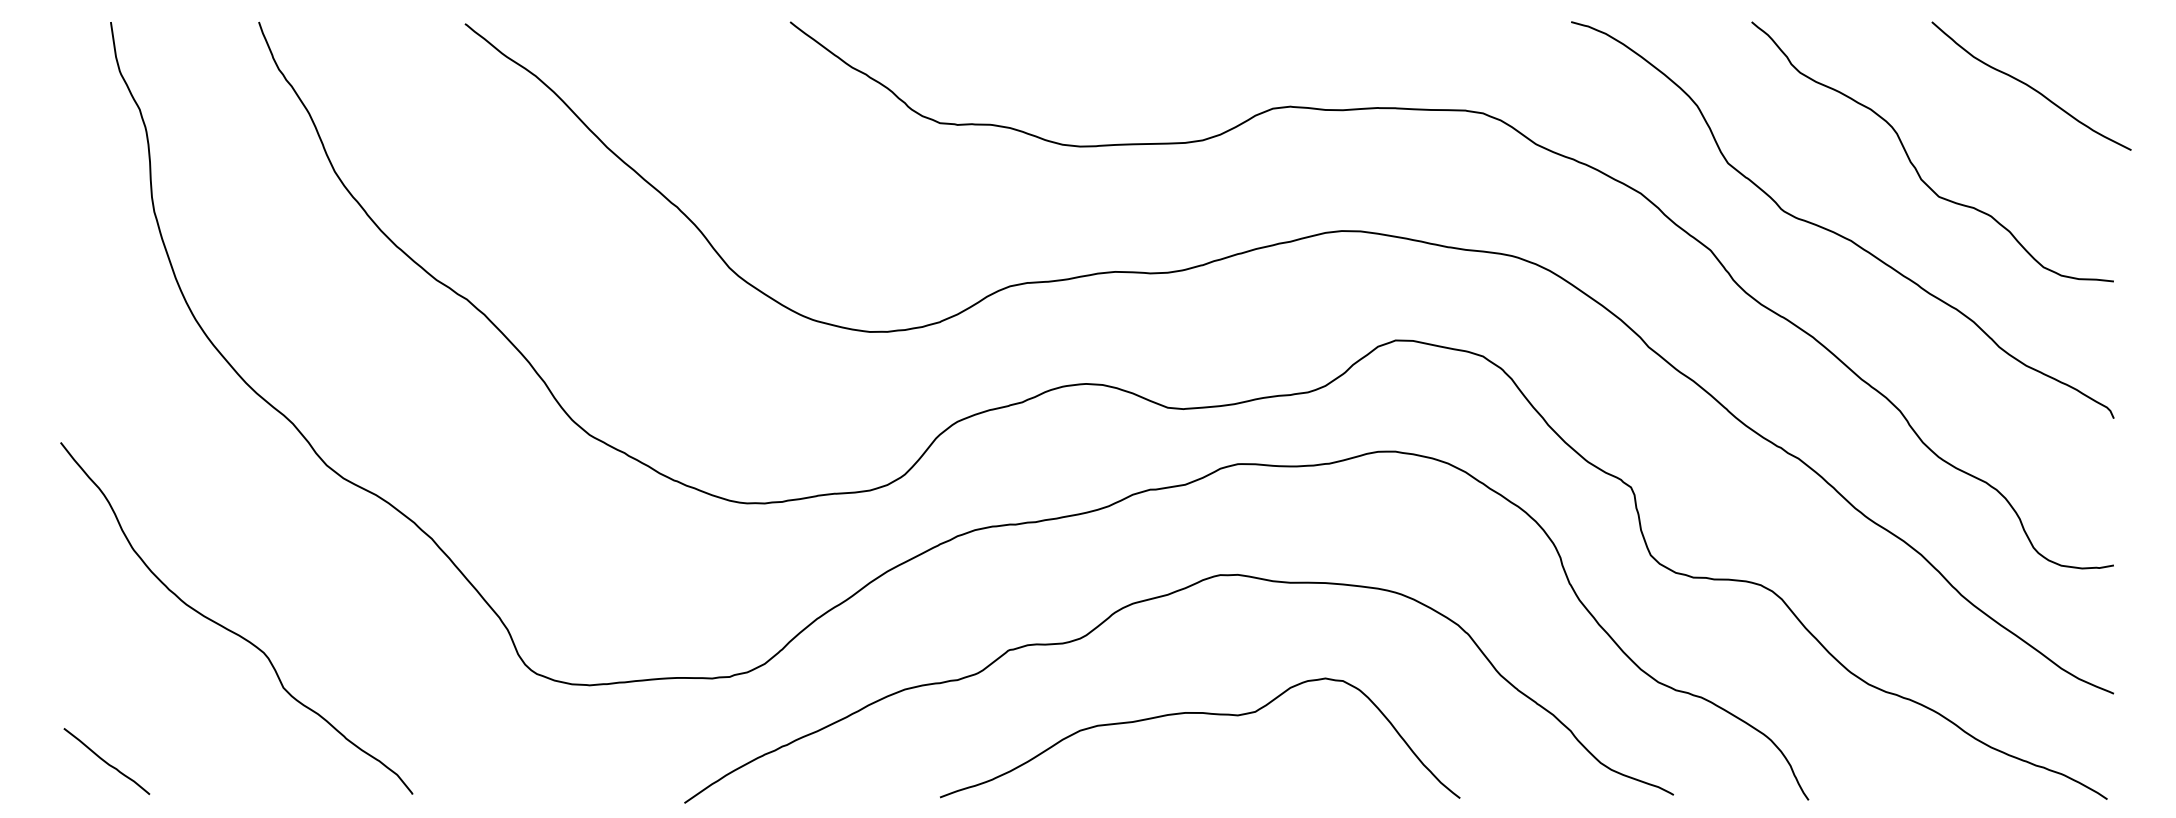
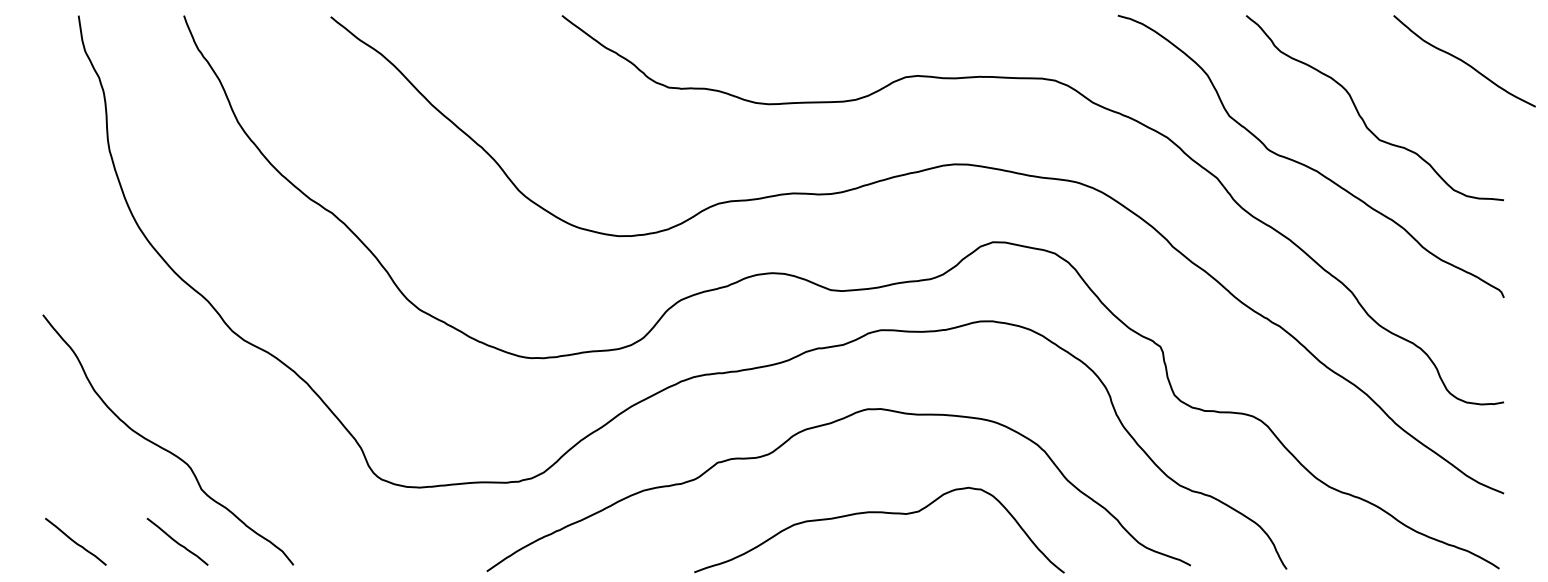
curve: (2031, 86) -> (1464, 61), moved
curve: (1204, 714) -> (882, 513), moved
curve: (249, 761) -> (177, 541), added

